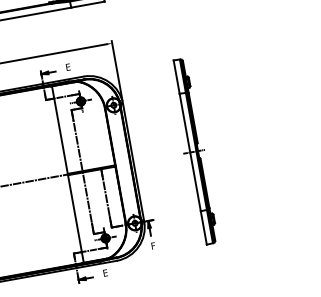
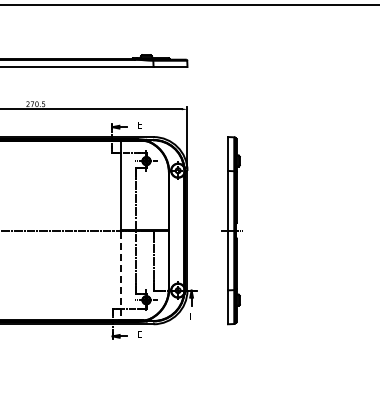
part: (193, 151) -> (231, 230), moved
line: (75, 219) -> (120, 276), solid -> dashed

